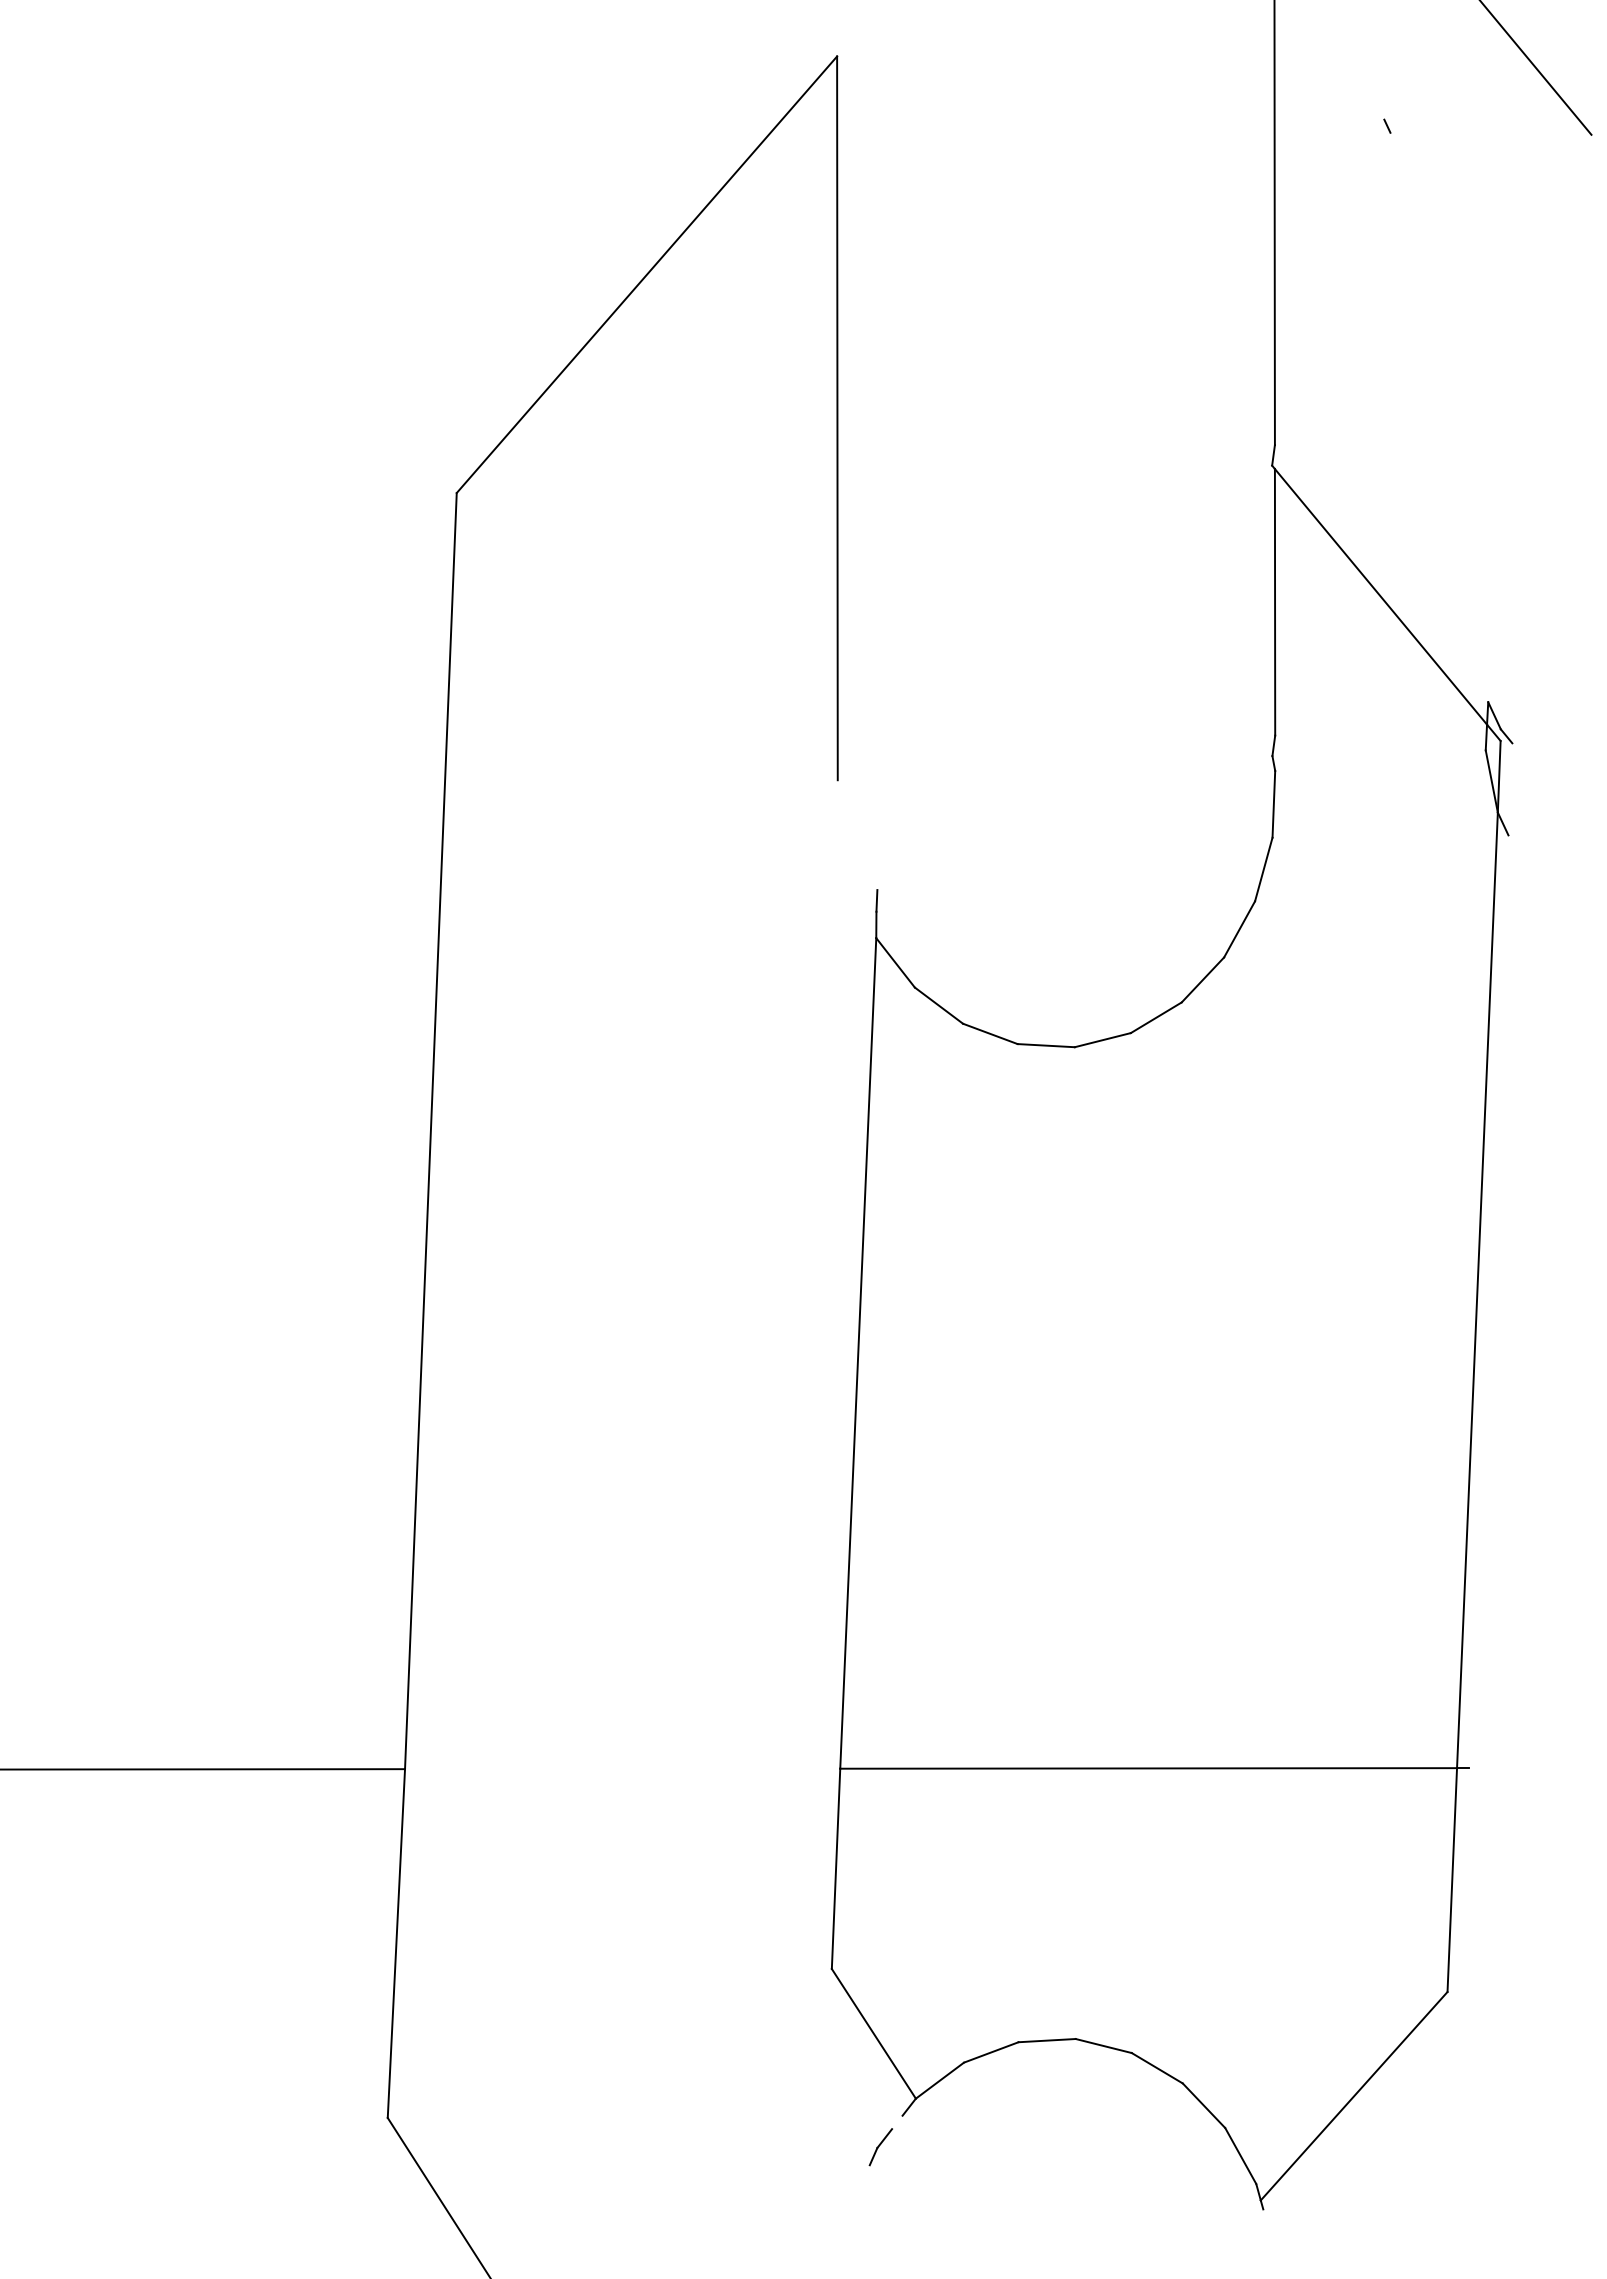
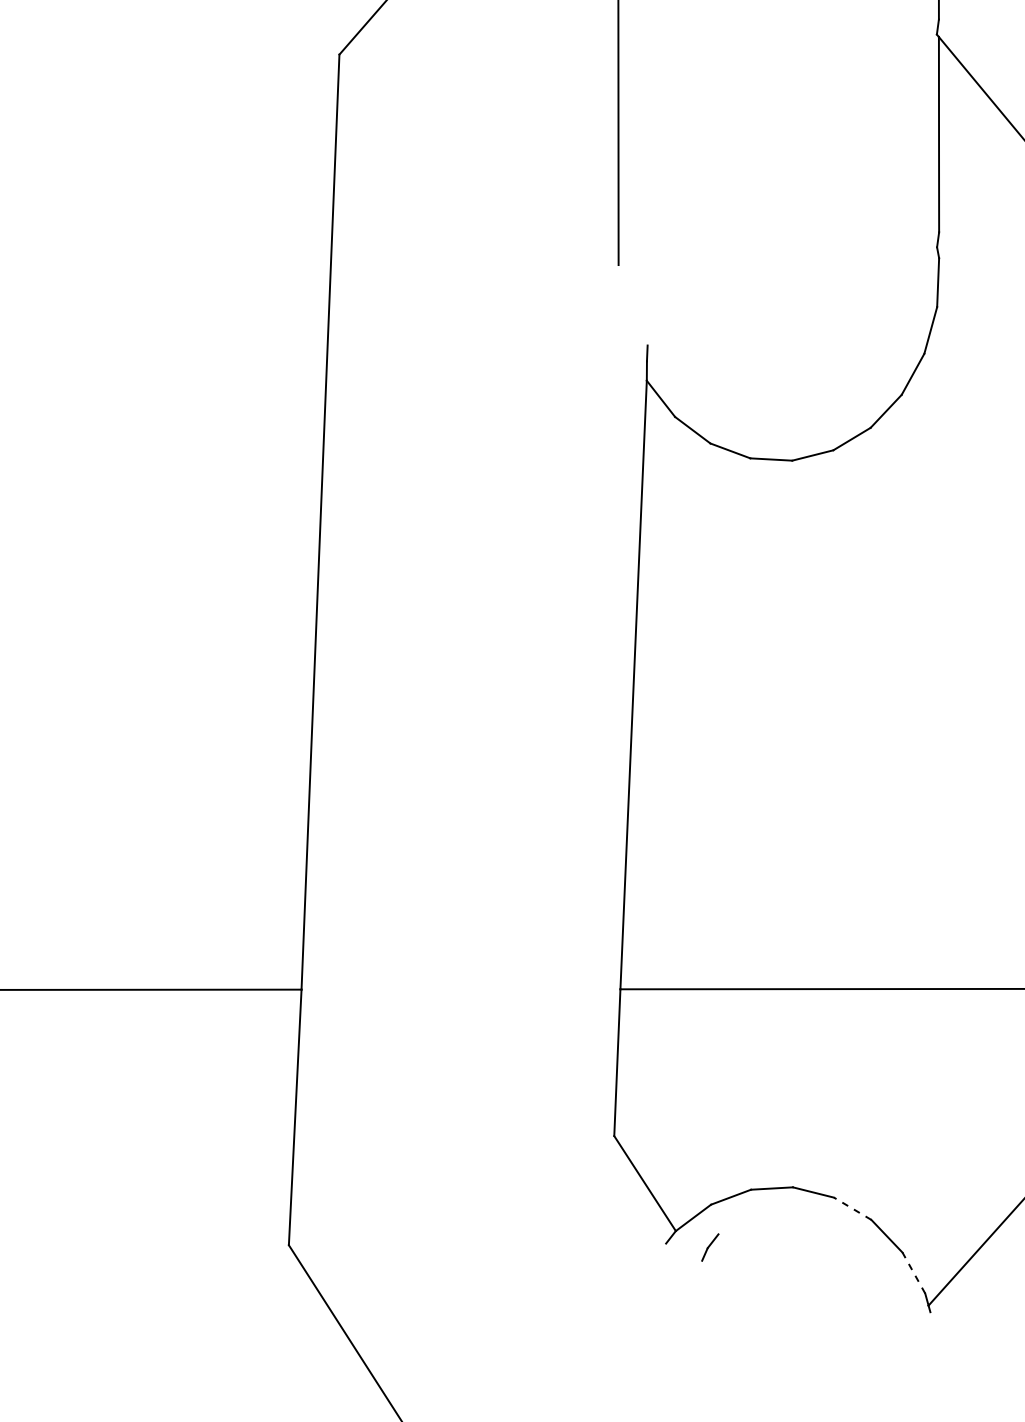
line: (1157, 2068) -> (852, 1208), solid -> dashed
part: (880, 2147) -> (710, 1247), moved
line: (1240, 2156) -> (913, 1273), solid -> dashed

